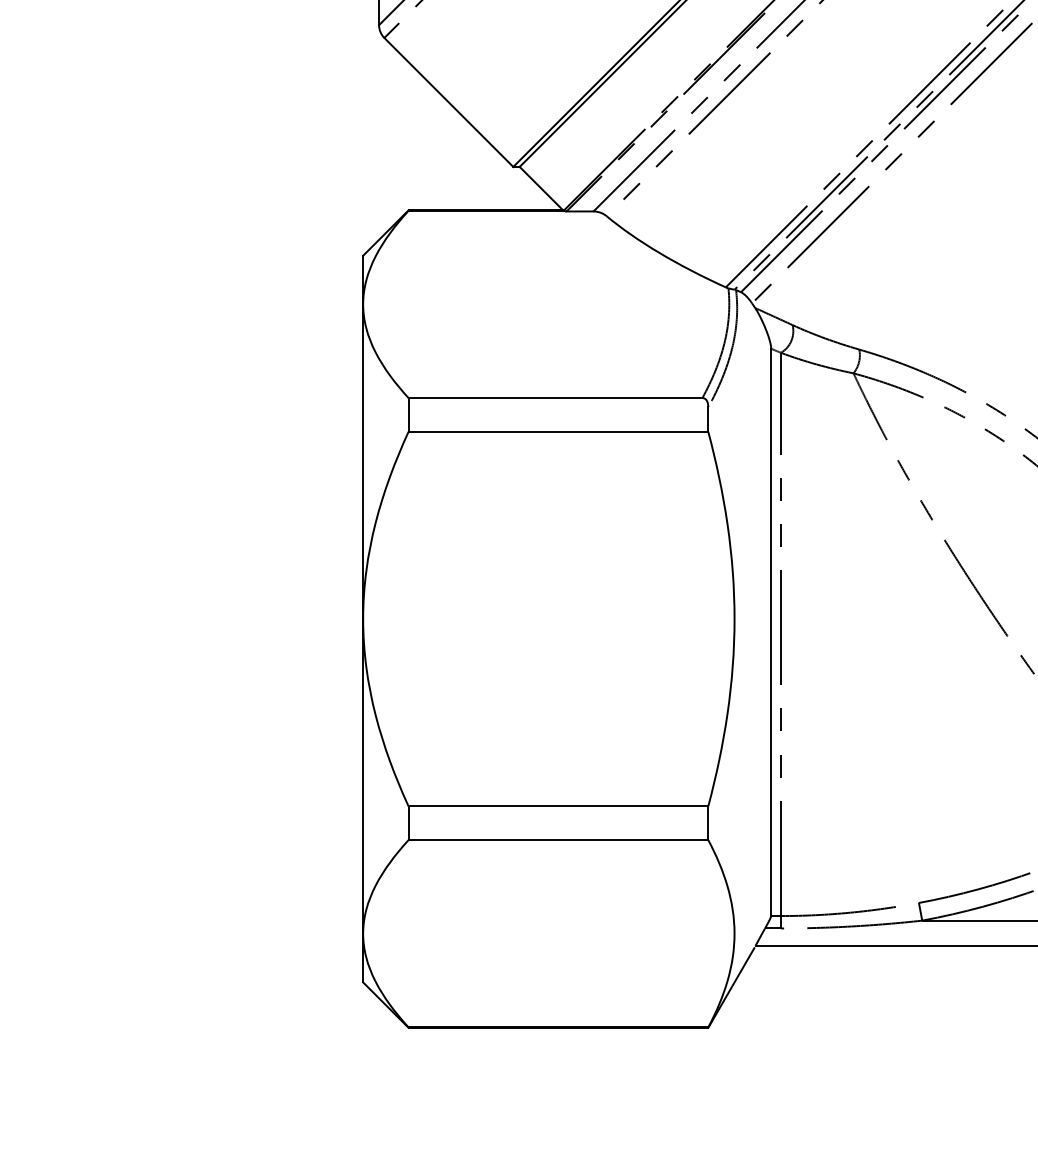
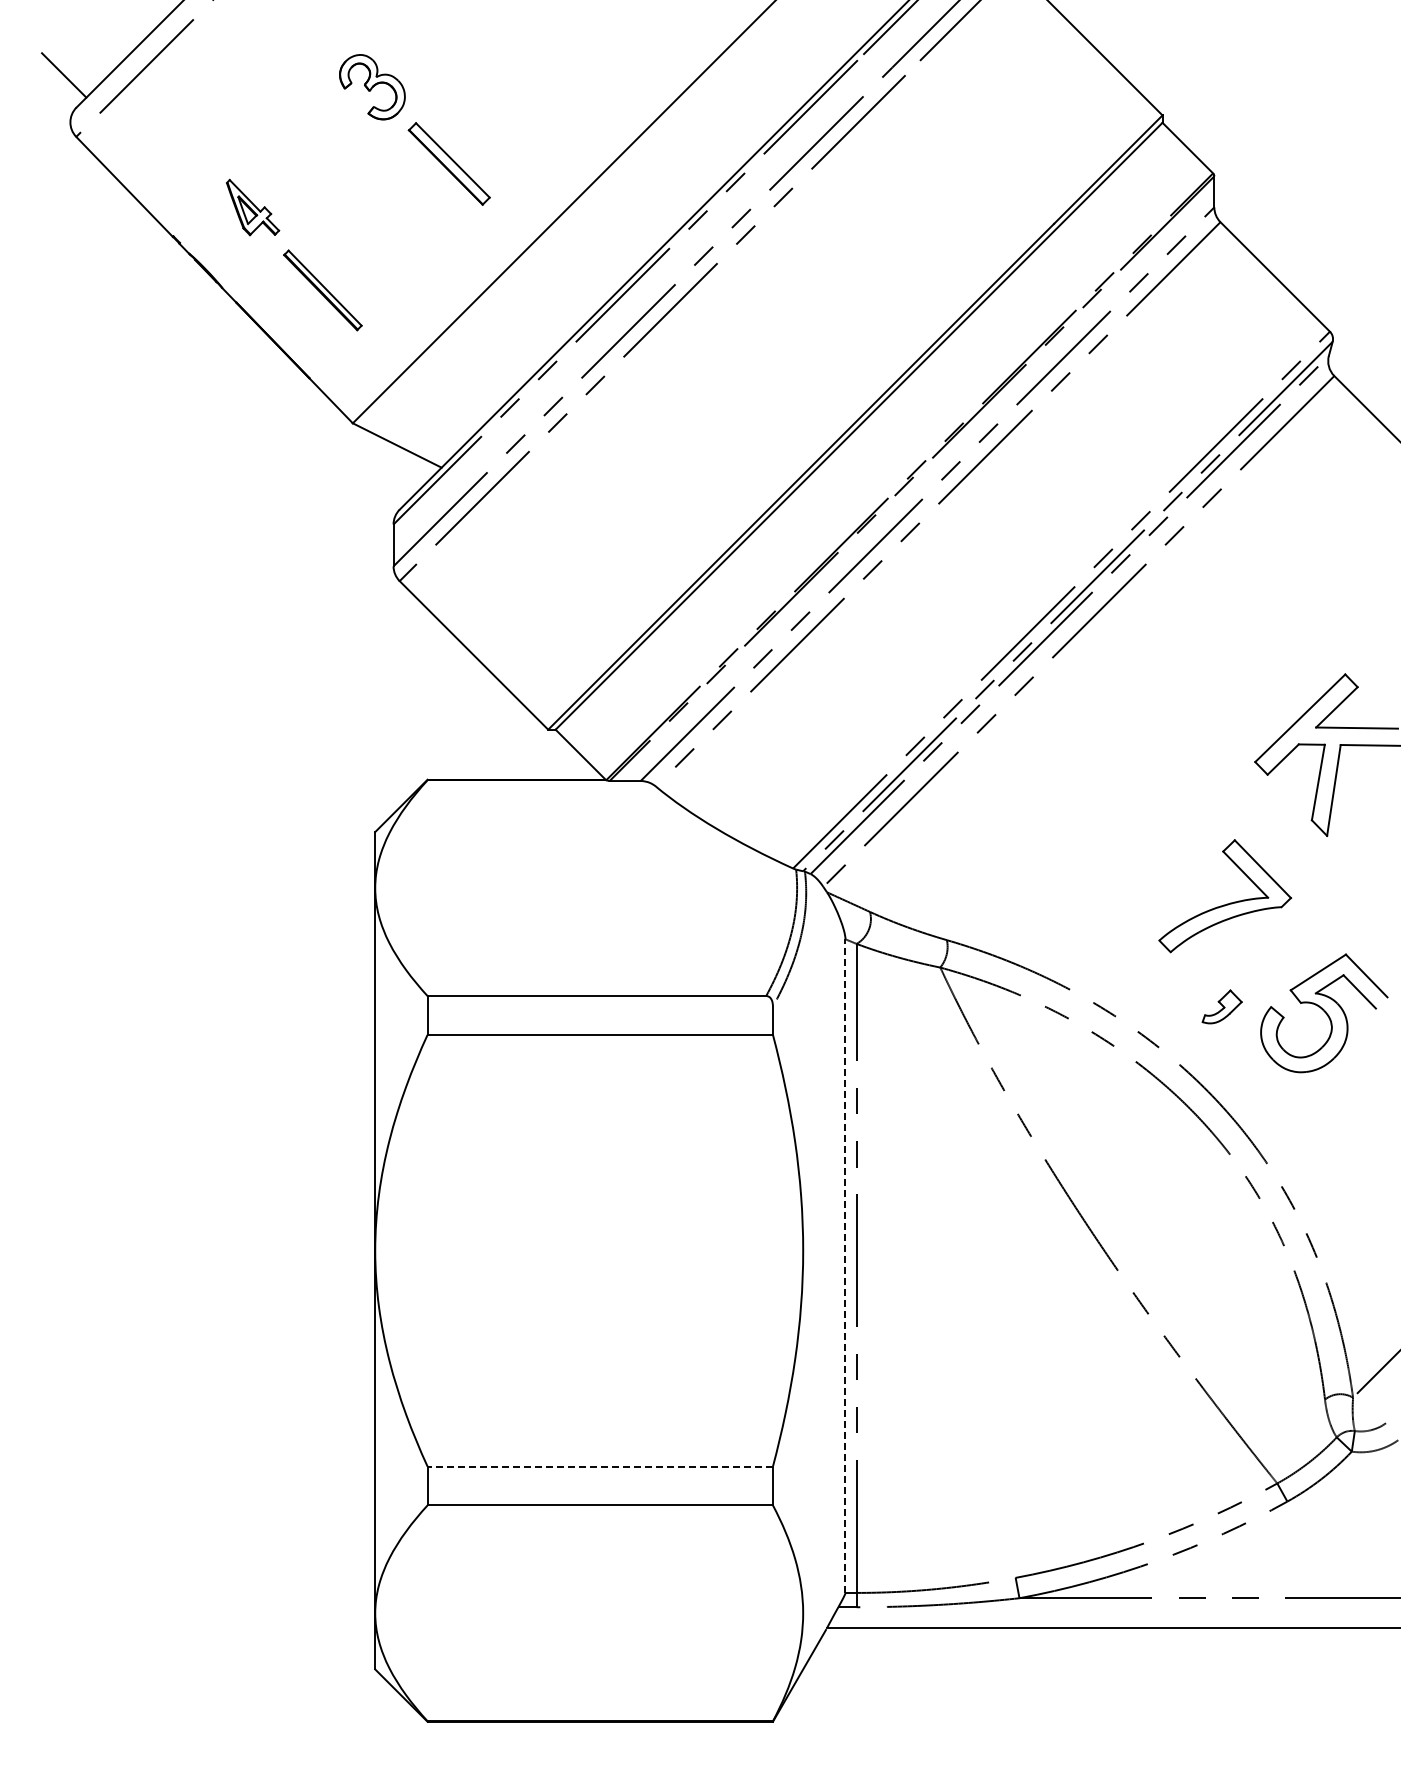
line: (771, 632) -> (845, 1266), solid -> dashed
line: (558, 806) -> (600, 1466), solid -> dashed

